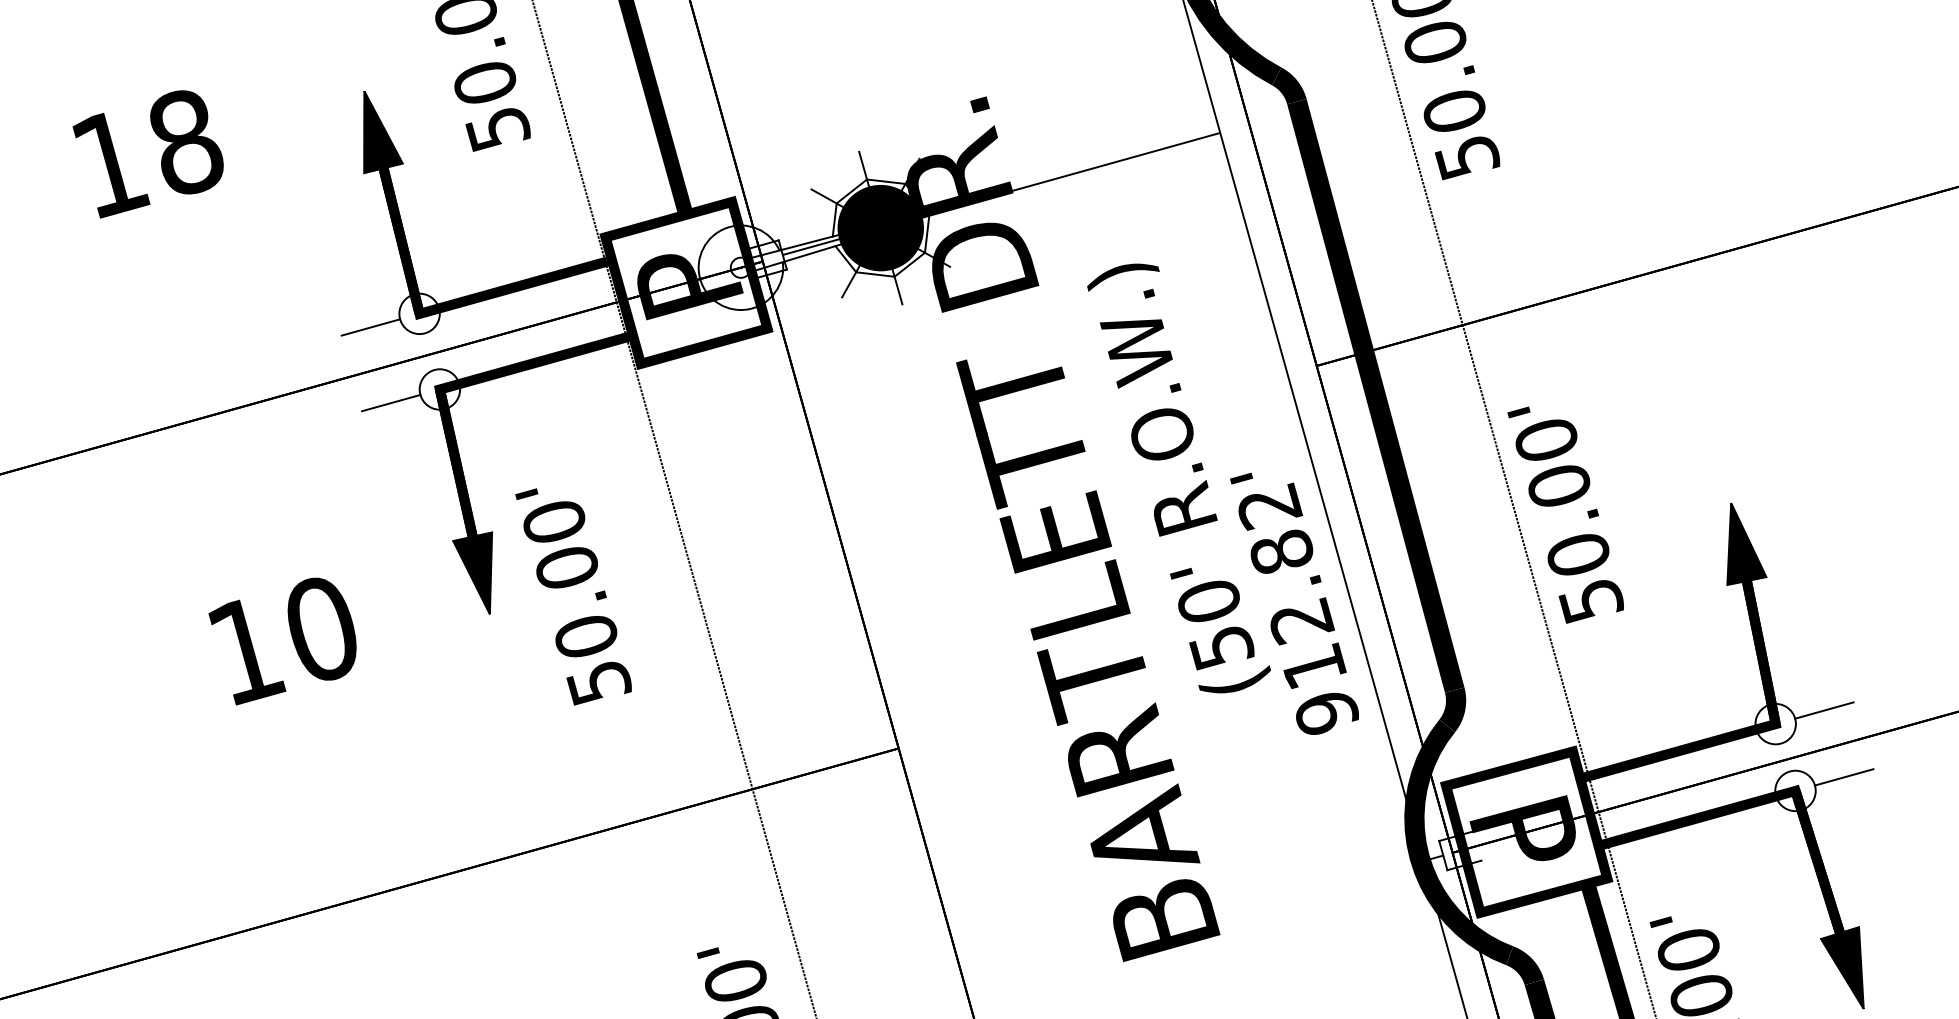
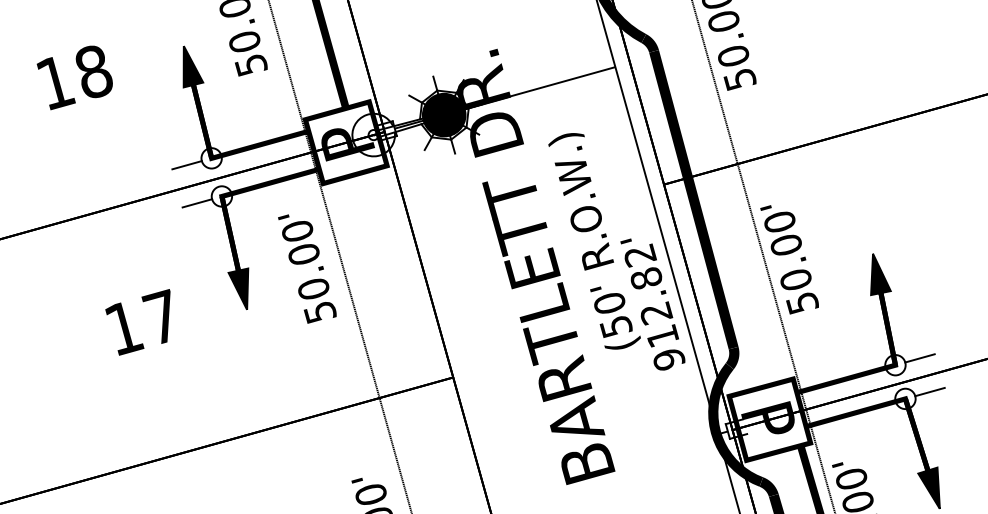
text: (573, 595) -> (307, 268), moved
text: (318, 627) -> (160, 316), 10 -> 17

